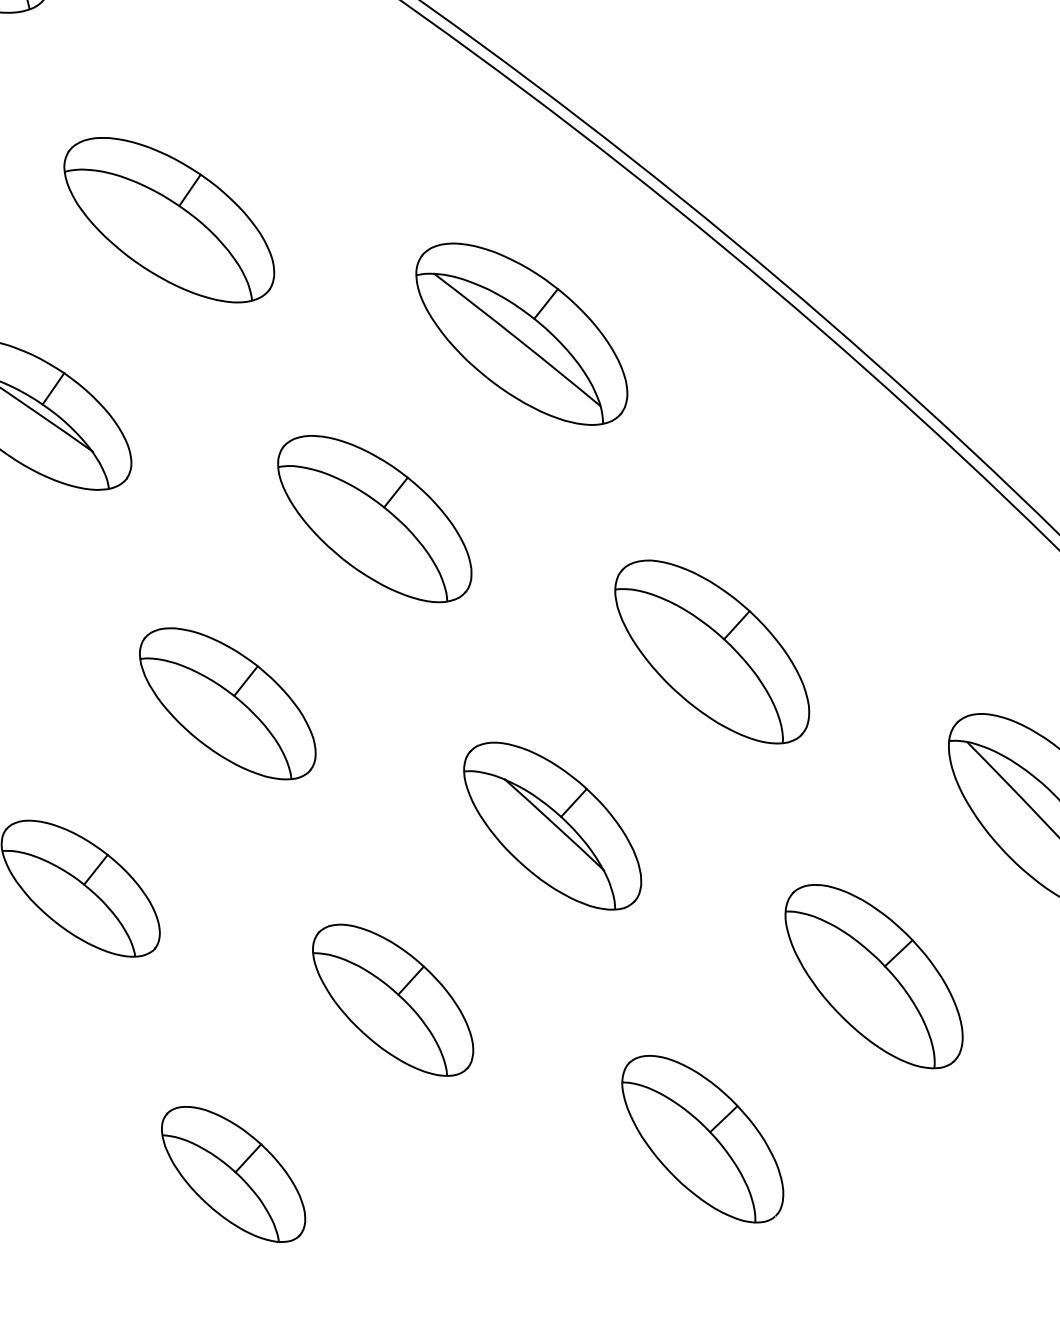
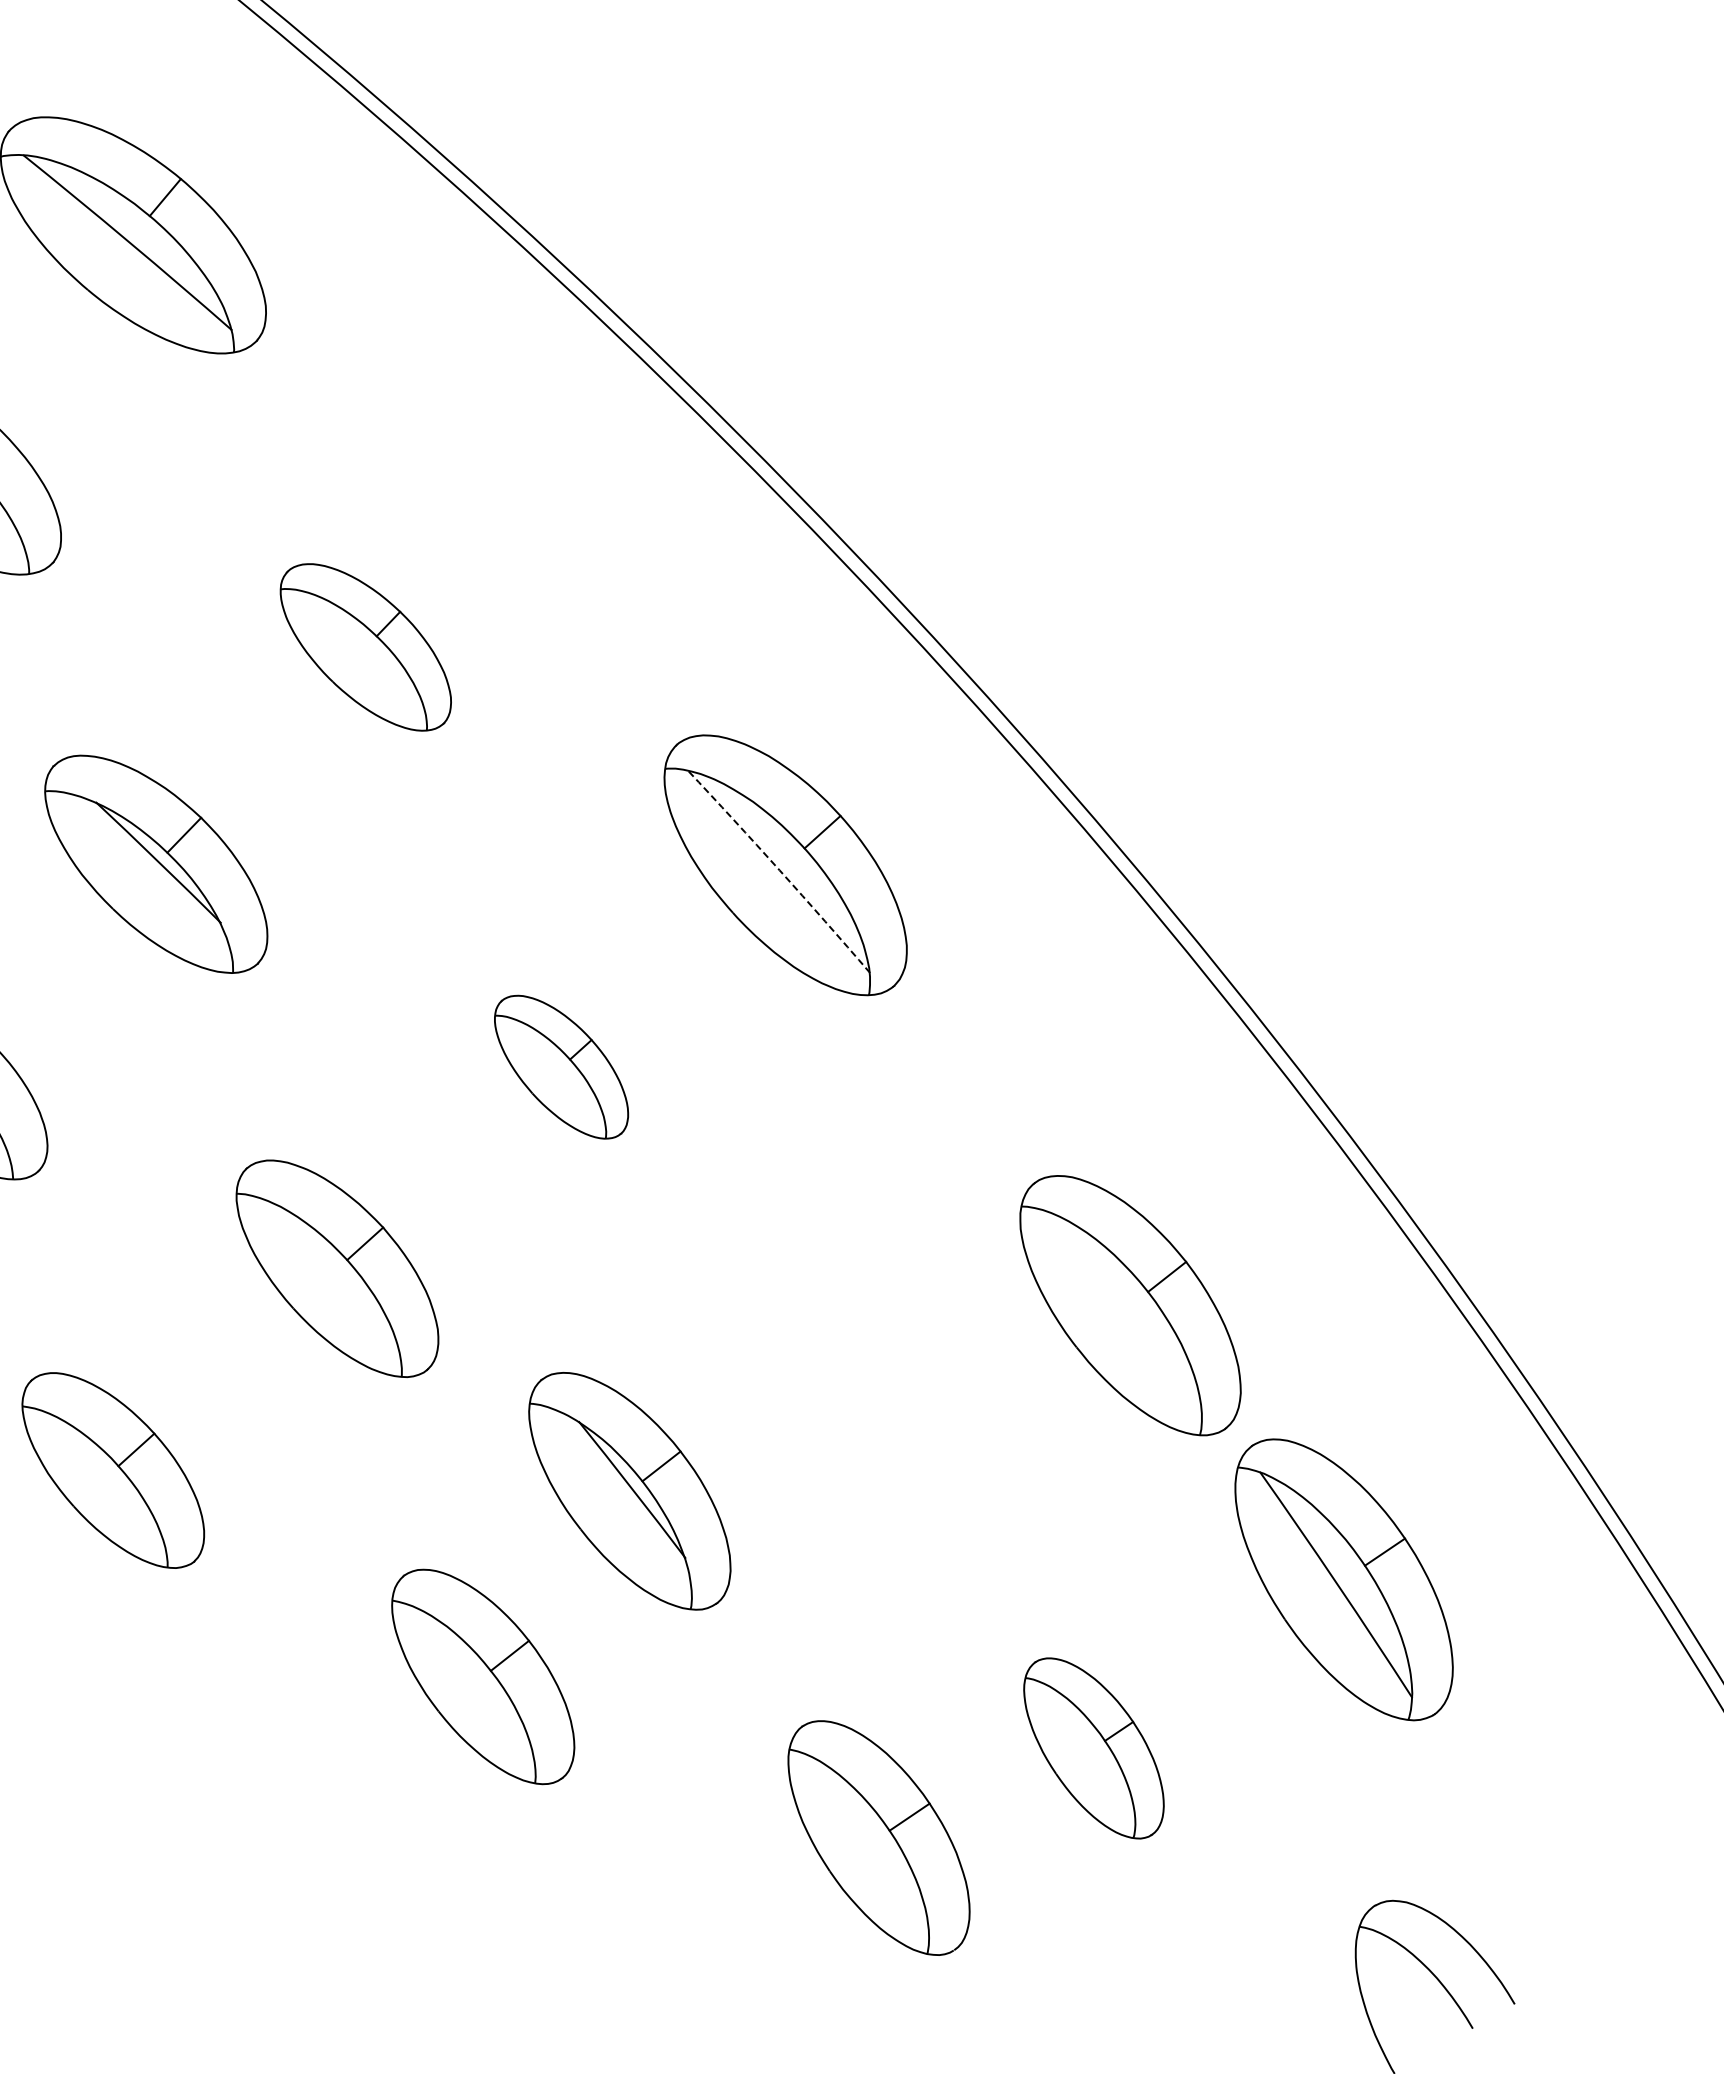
part: (169, 220) -> (365, 647), size x0.7
arc: (517, 339) -> (779, 870), solid -> dashed
part: (374, 519) -> (561, 1067), size x0.6
part: (712, 652) -> (1130, 1305), moved
part: (552, 826) -> (629, 1491), moved
part: (873, 976) -> (1093, 1748), size x0.7
part: (702, 1138) -> (878, 1837), moved
part: (233, 1174) -> (245, 1862), removed

